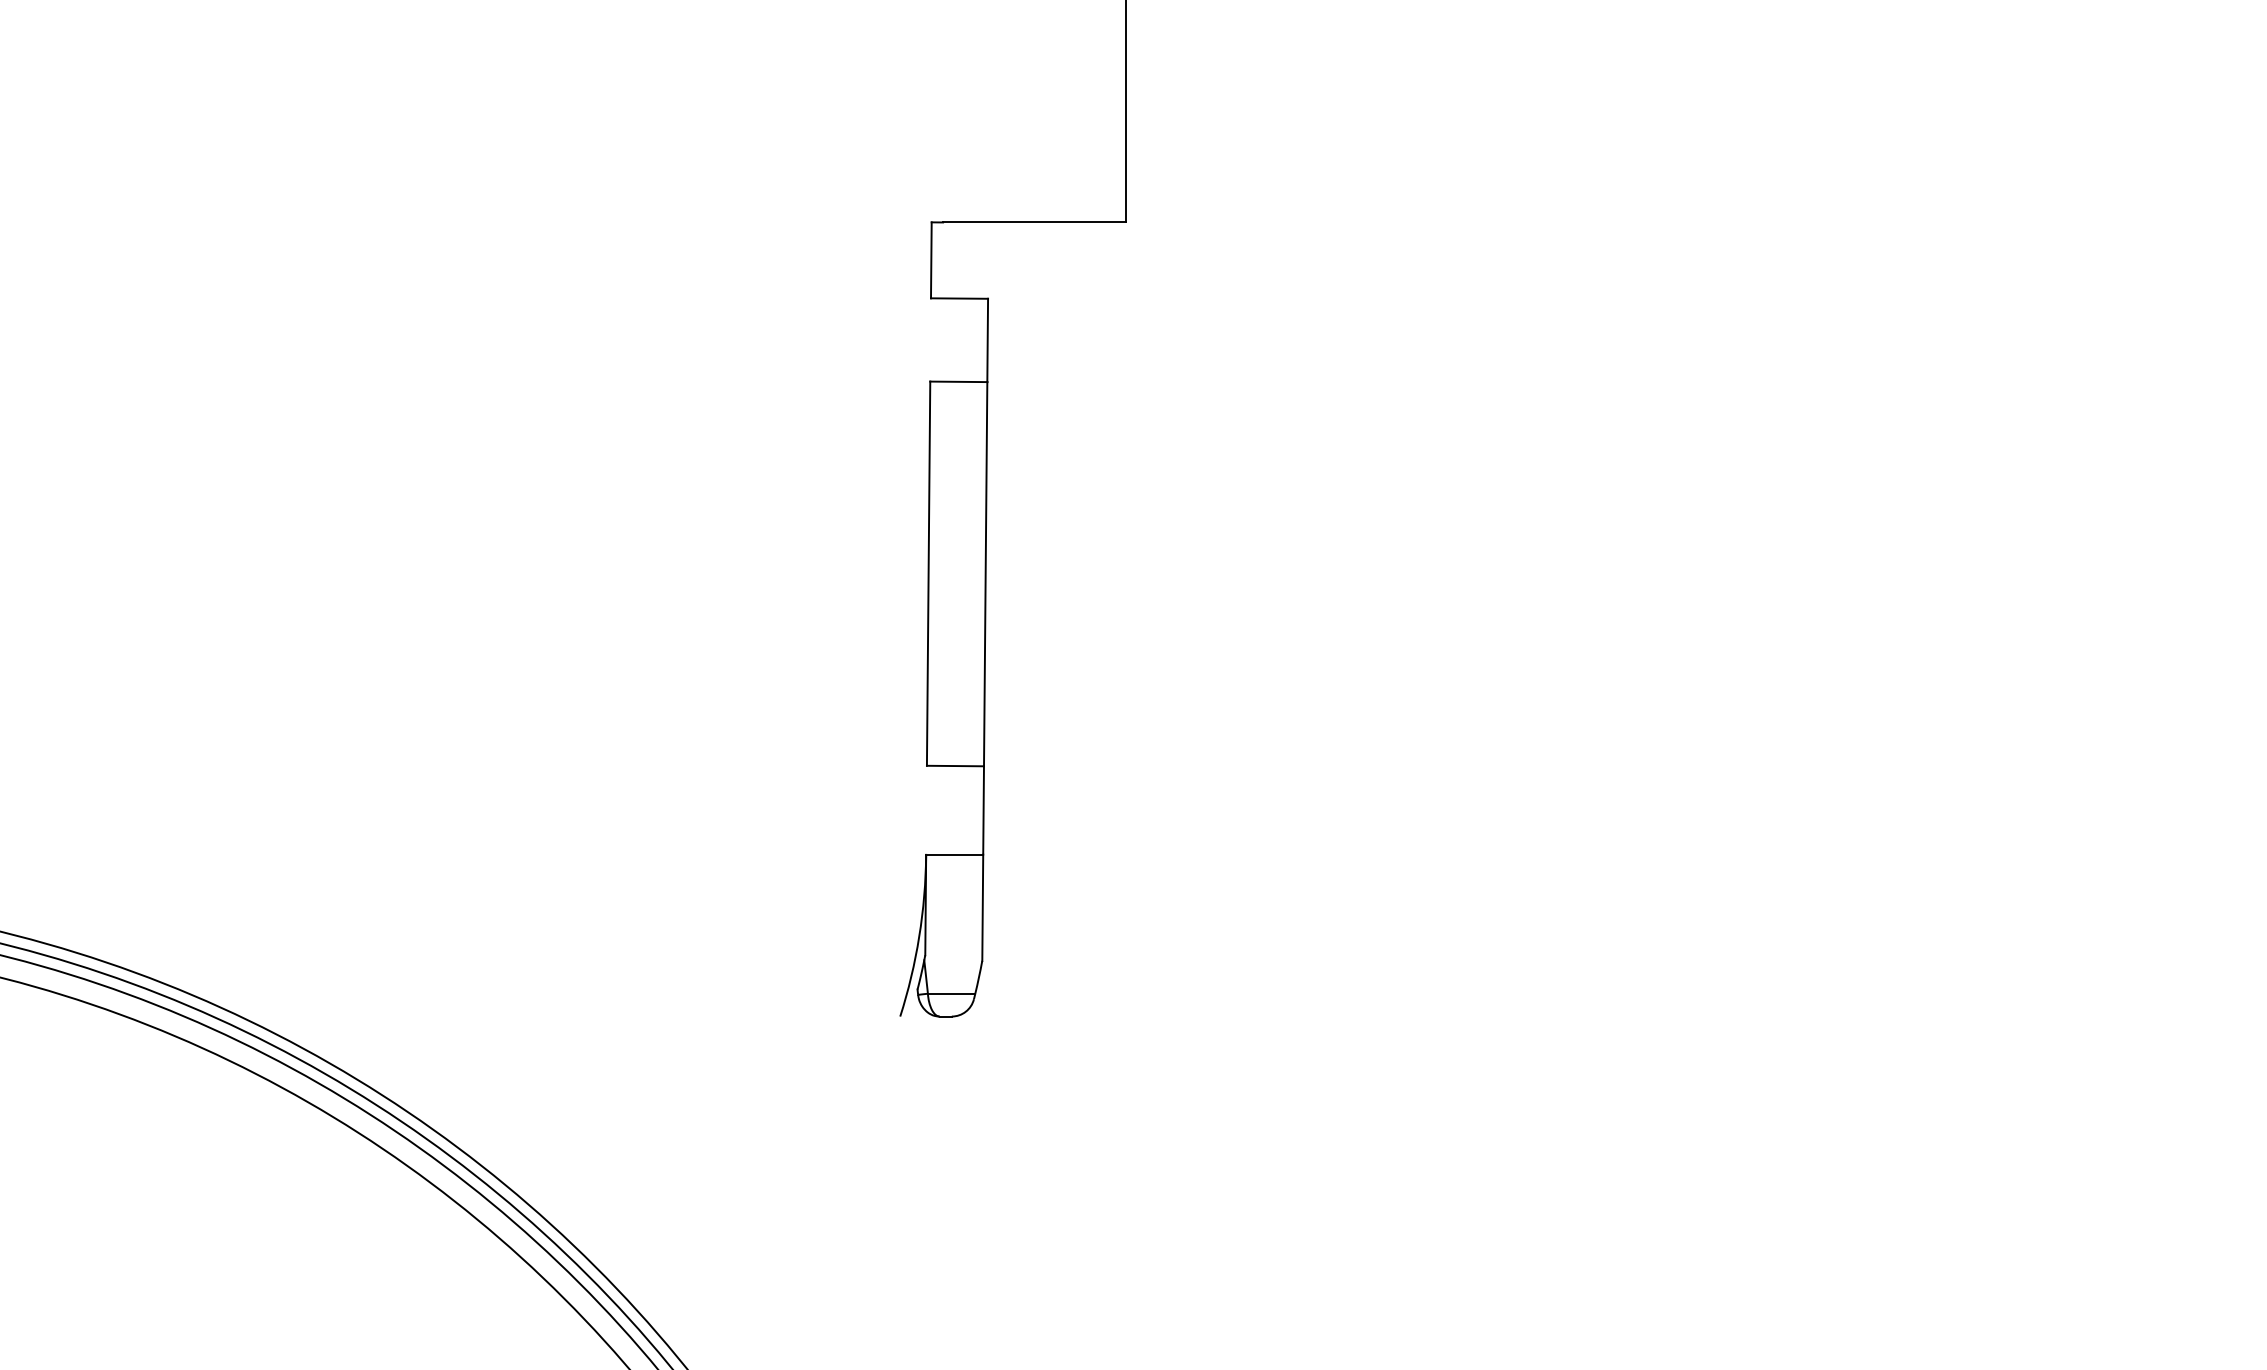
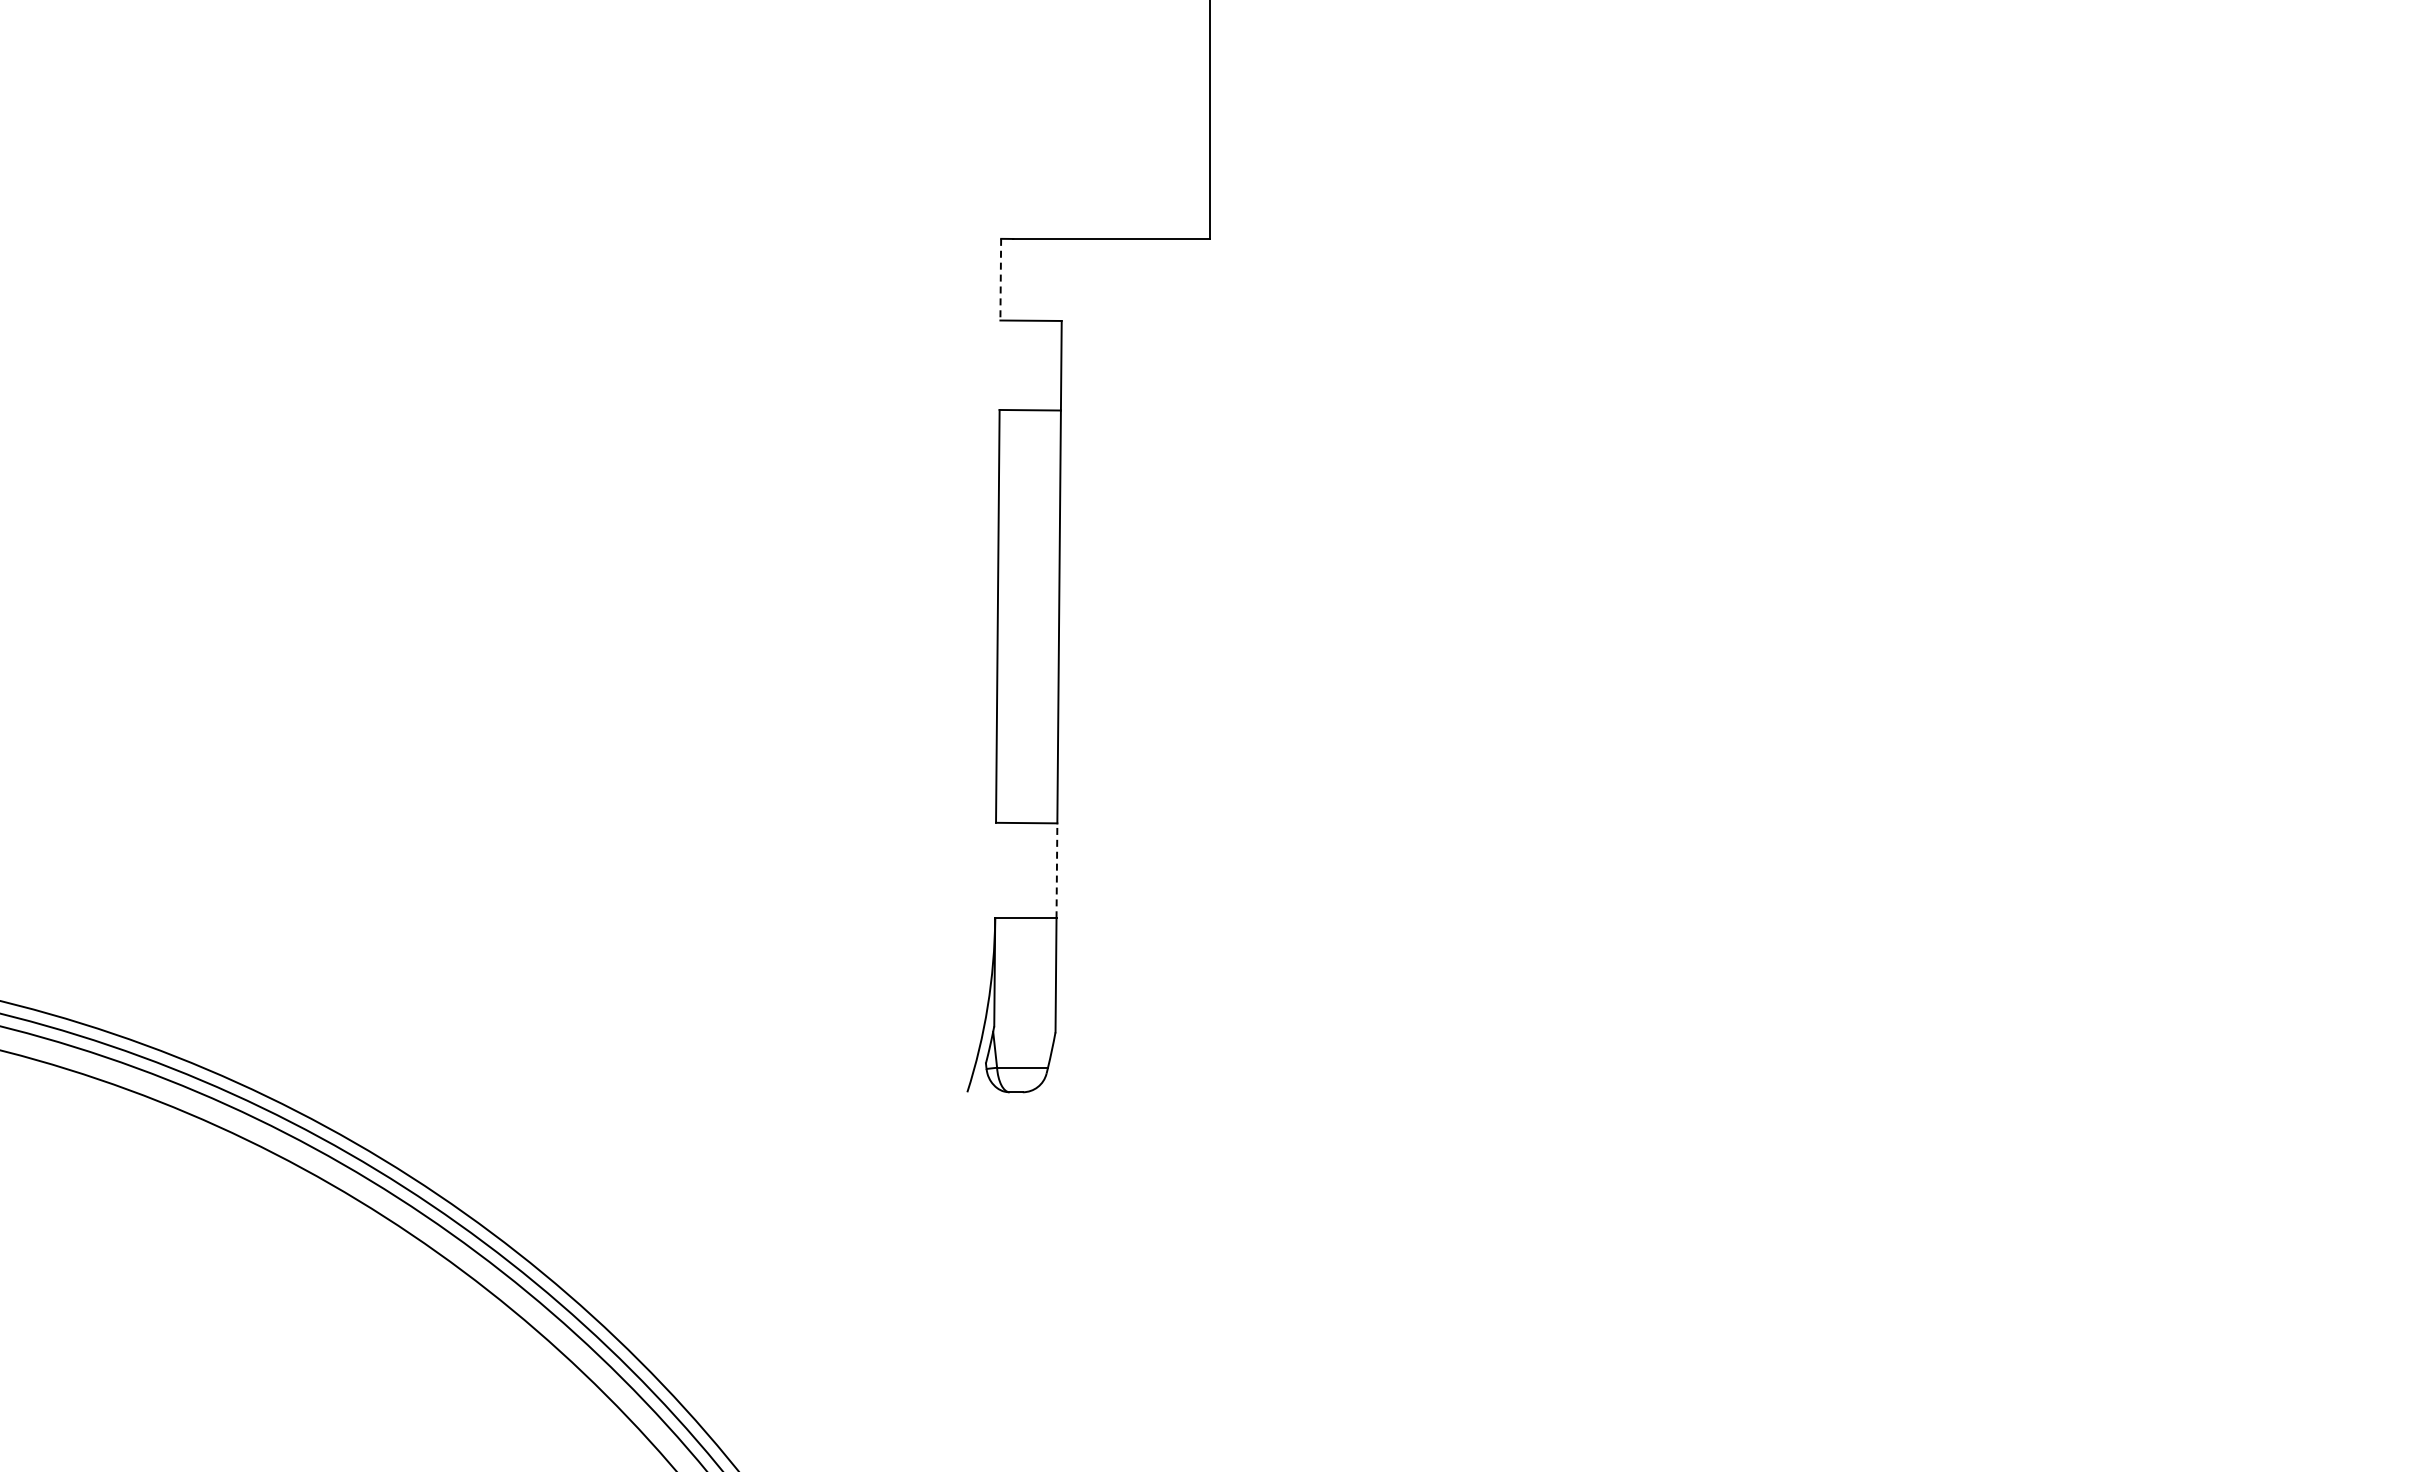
line: (931, 260) -> (1000, 279), solid -> dashed
line: (983, 810) -> (1056, 870), solid -> dashed

